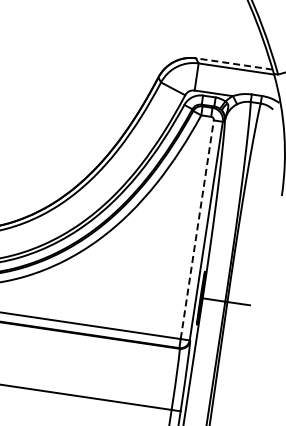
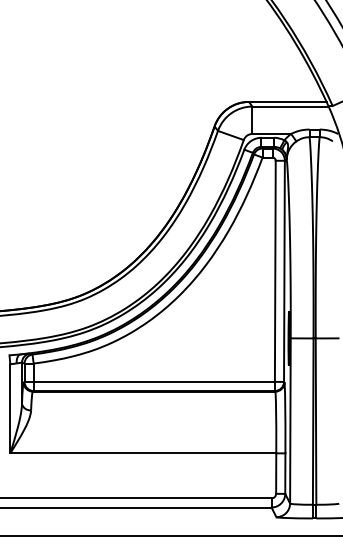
line: (234, 63) -> (287, 101), dashed -> solid
line: (197, 229) -> (275, 271), dashed -> solid

